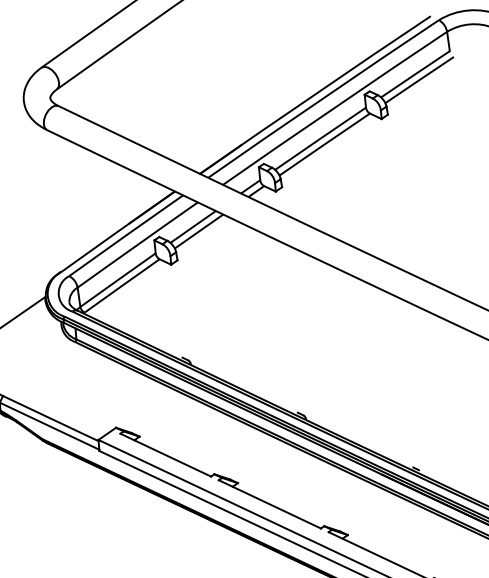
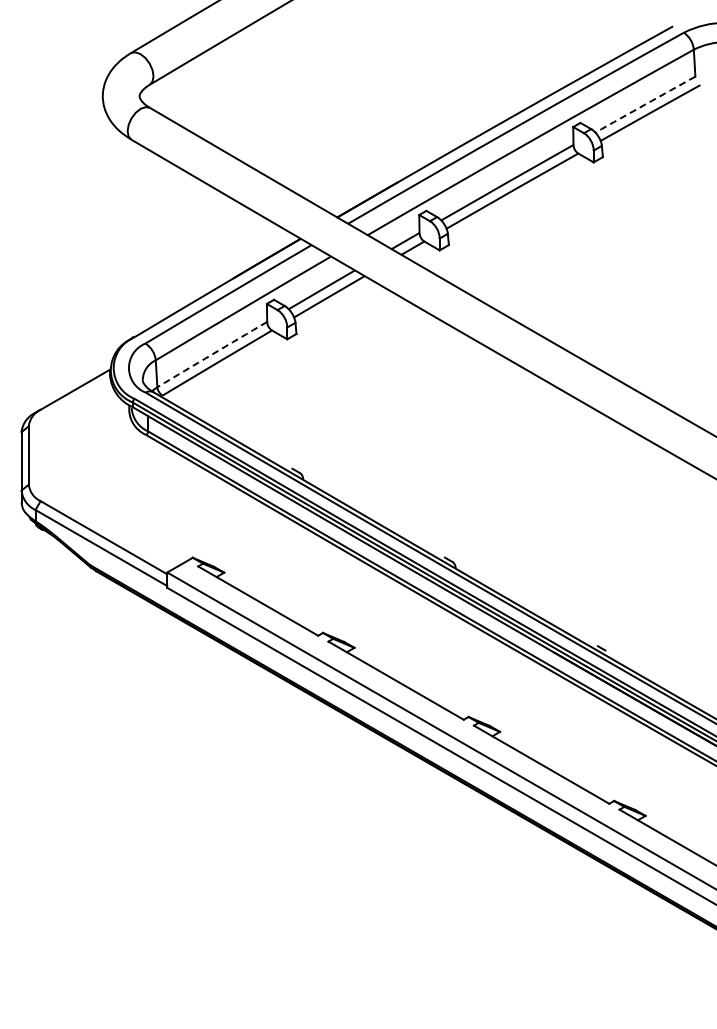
arc: (415, 74) -> (645, 104), solid -> dashed
arc: (118, 280) -> (212, 354), solid -> dashed

